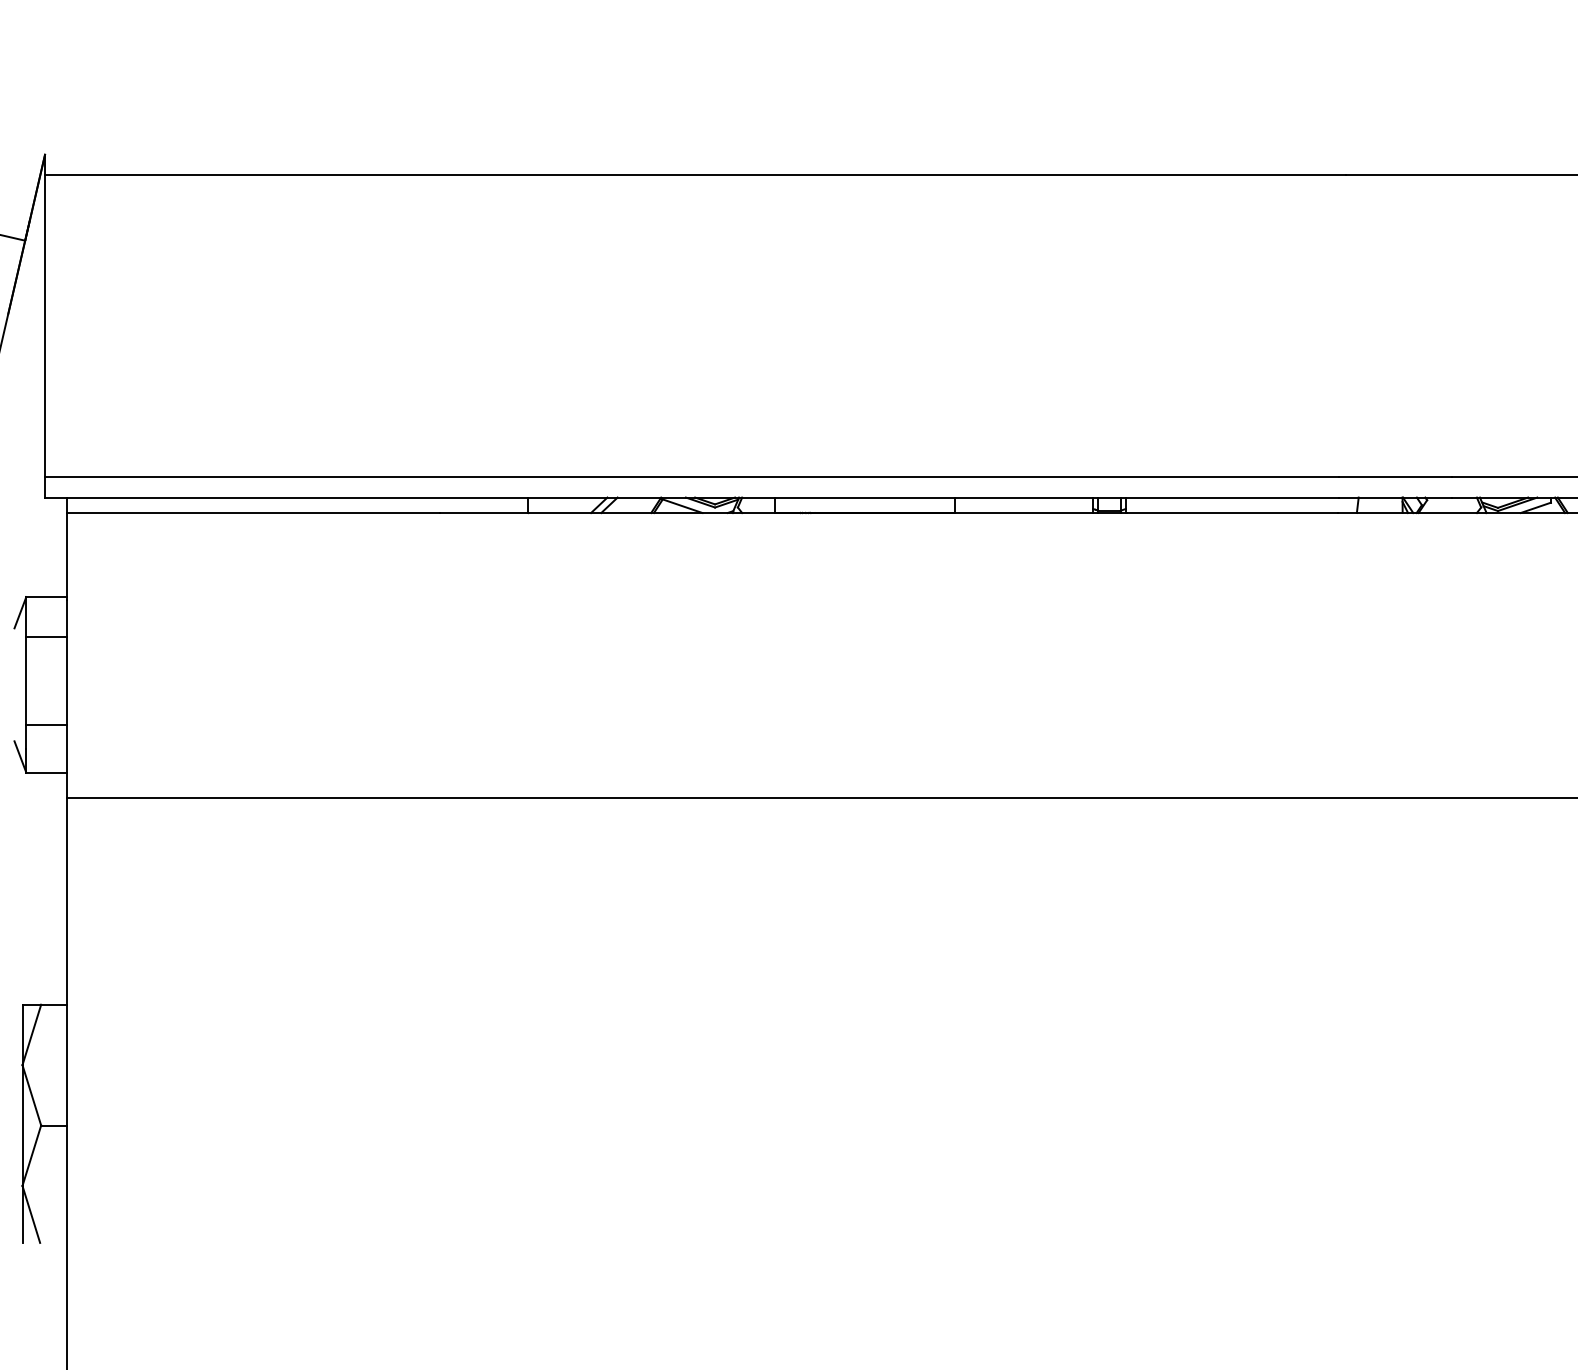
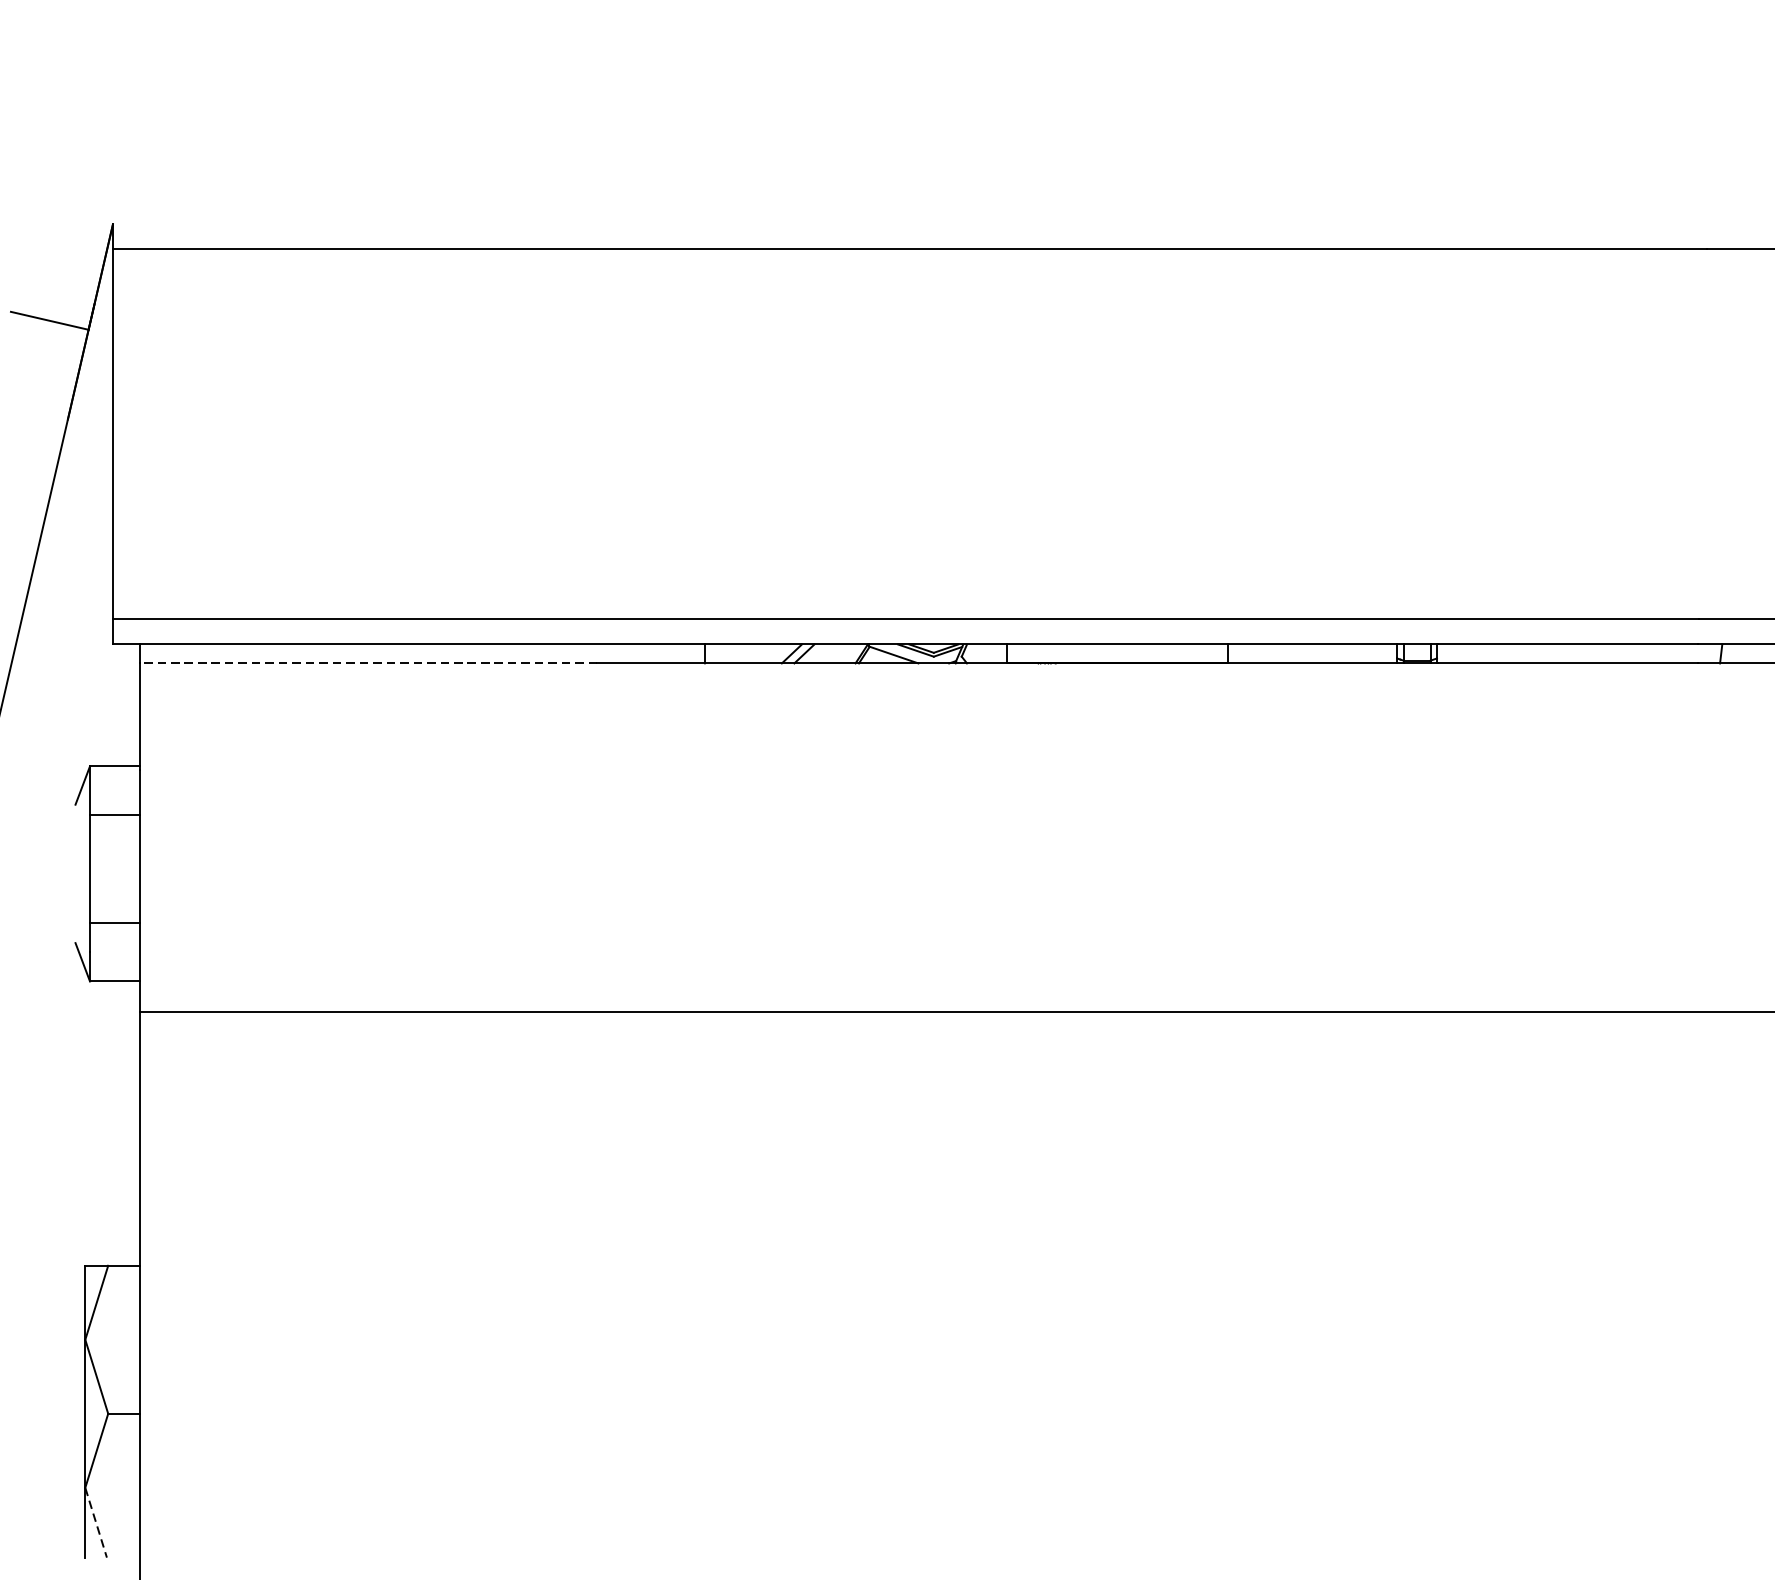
line: (253, 513) -> (368, 663), solid -> dashed
line: (31, 1214) -> (96, 1522), solid -> dashed

